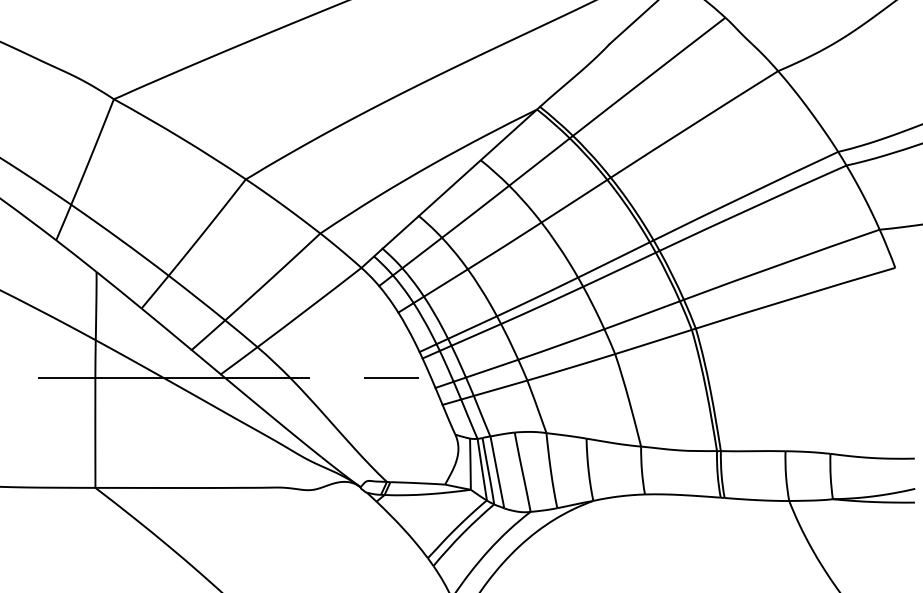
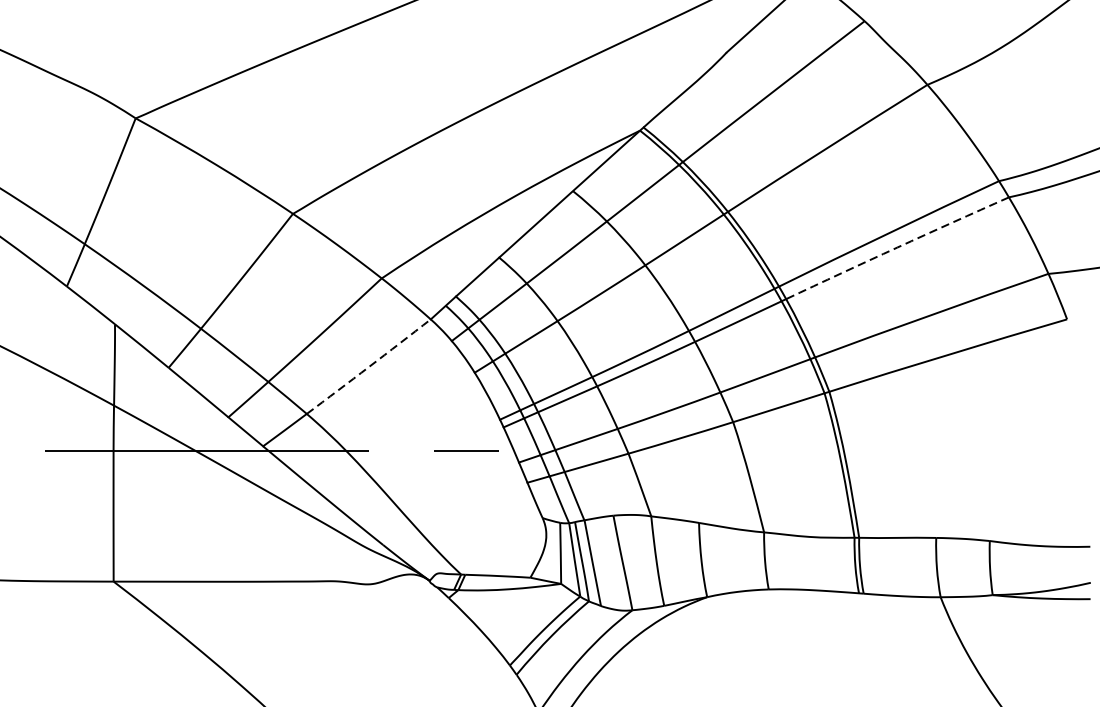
arc: (752, 207) -> (896, 247), solid -> dashed
arc: (309, 307) -> (368, 366), solid -> dashed

